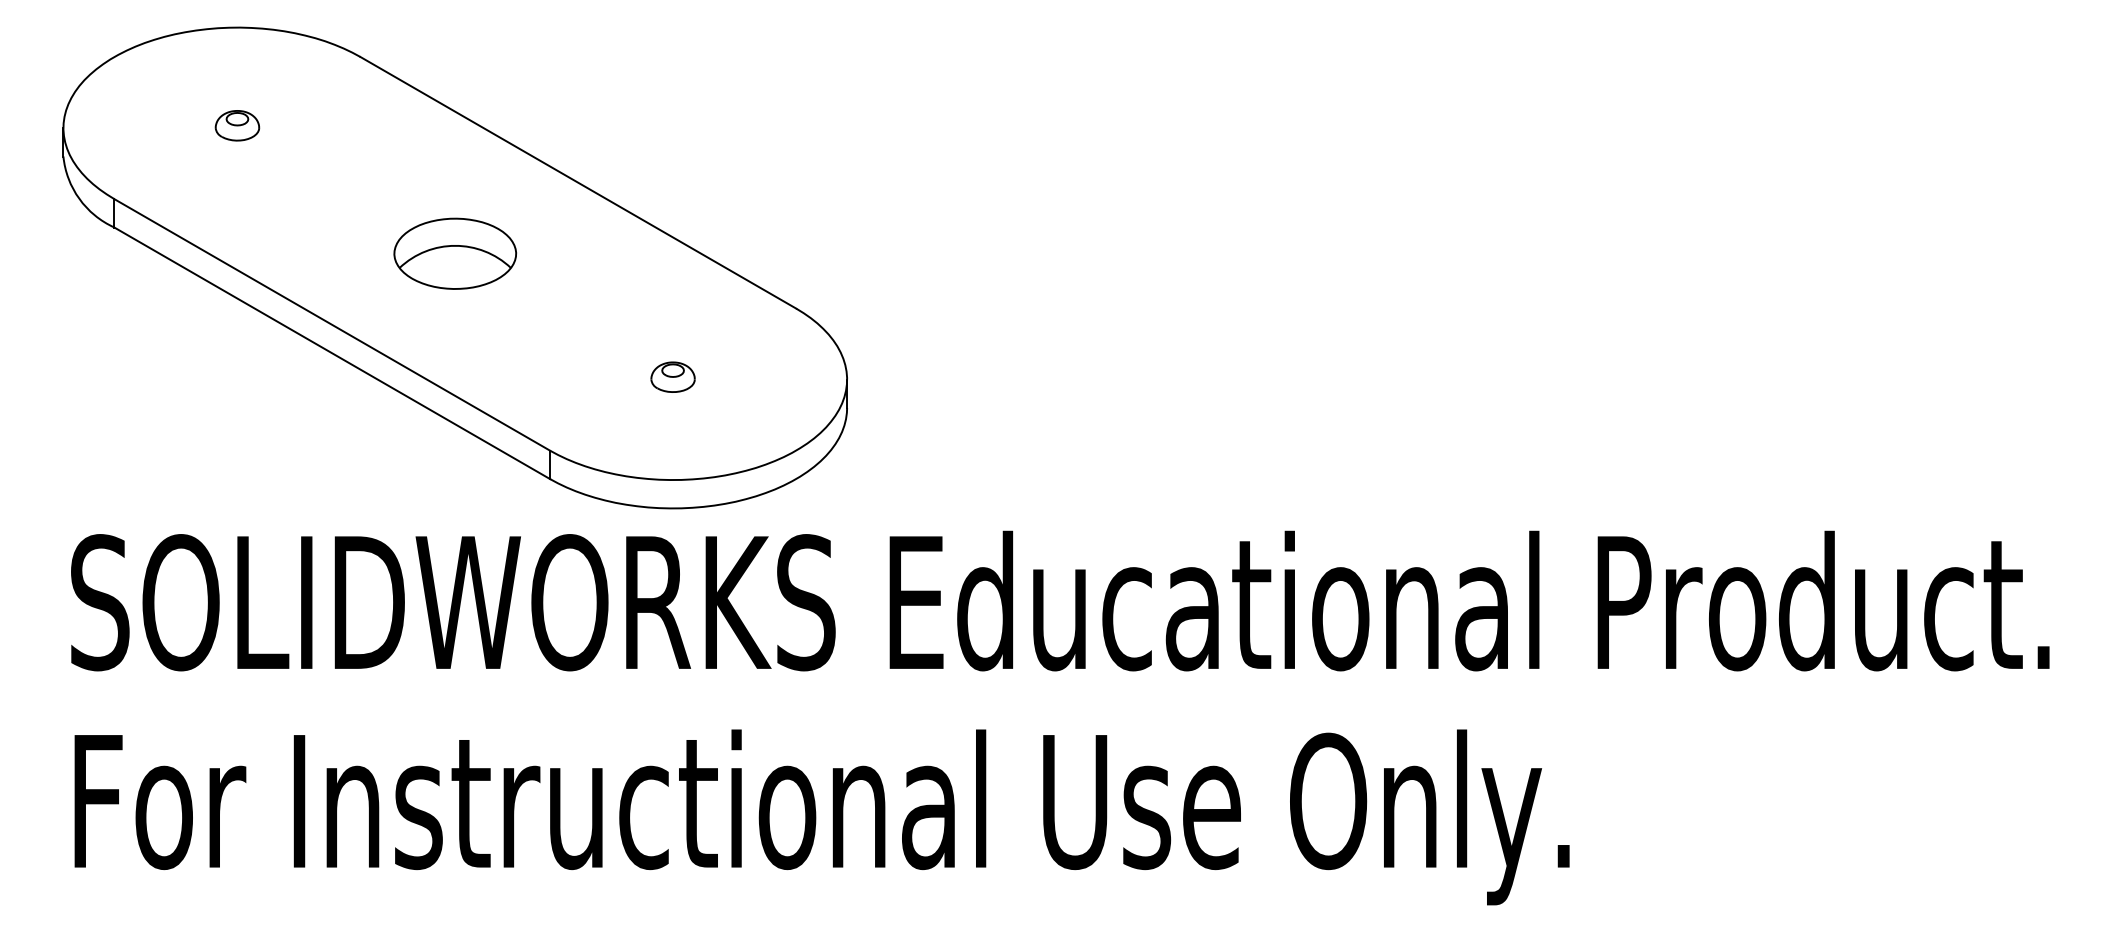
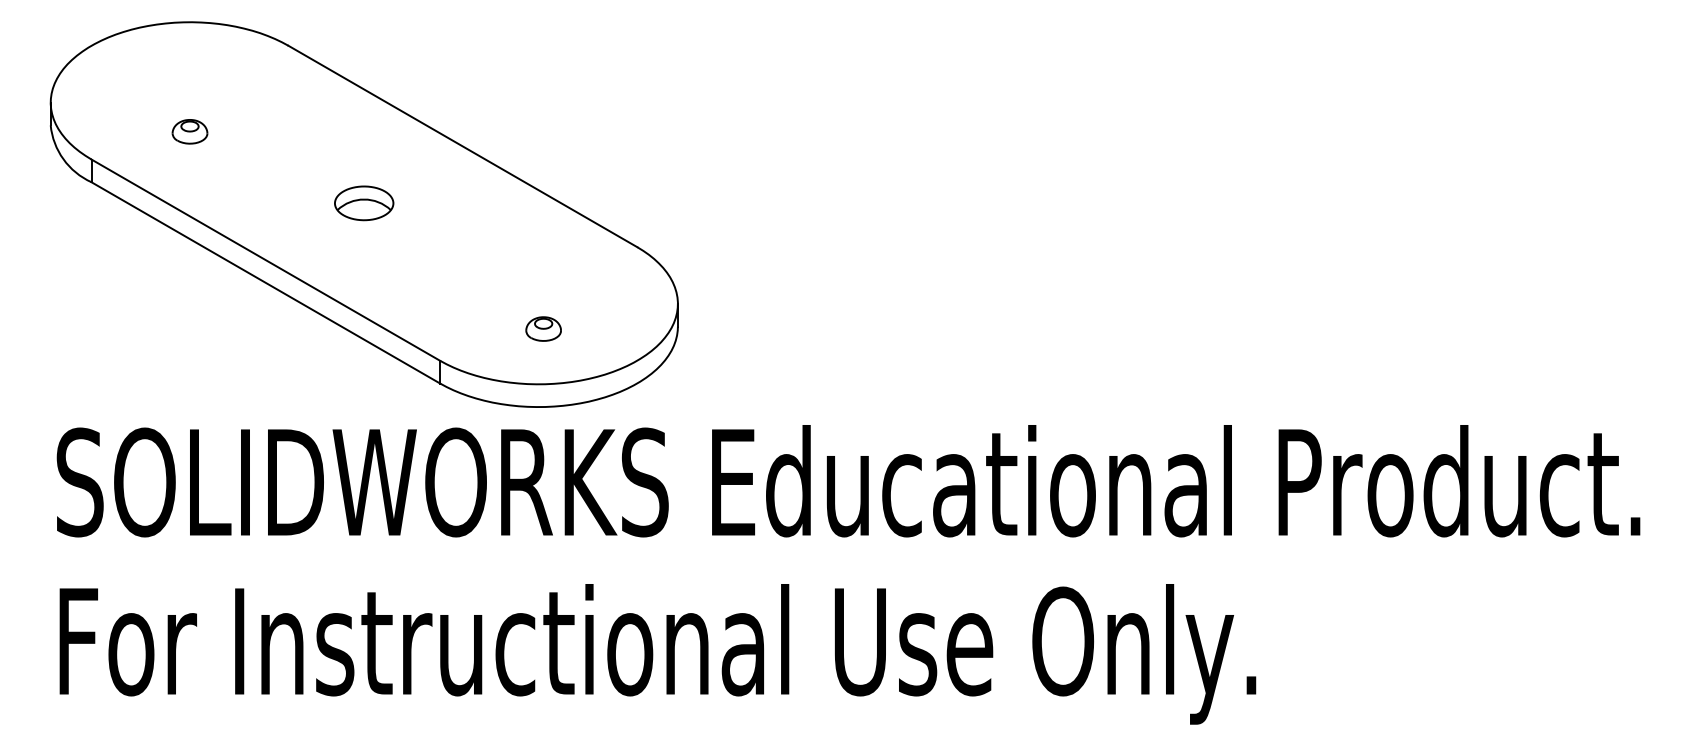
part: (236, 125) -> (189, 131), moved
part: (454, 254) -> (363, 203), size x0.6
part: (672, 376) -> (543, 328), moved

